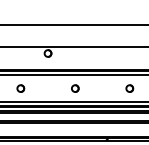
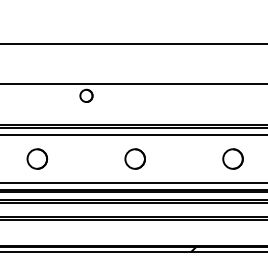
part: (20, 88) -> (37, 158), size x1.6
part: (75, 88) -> (135, 158), size x1.6
part: (129, 88) -> (232, 158), size x1.6

